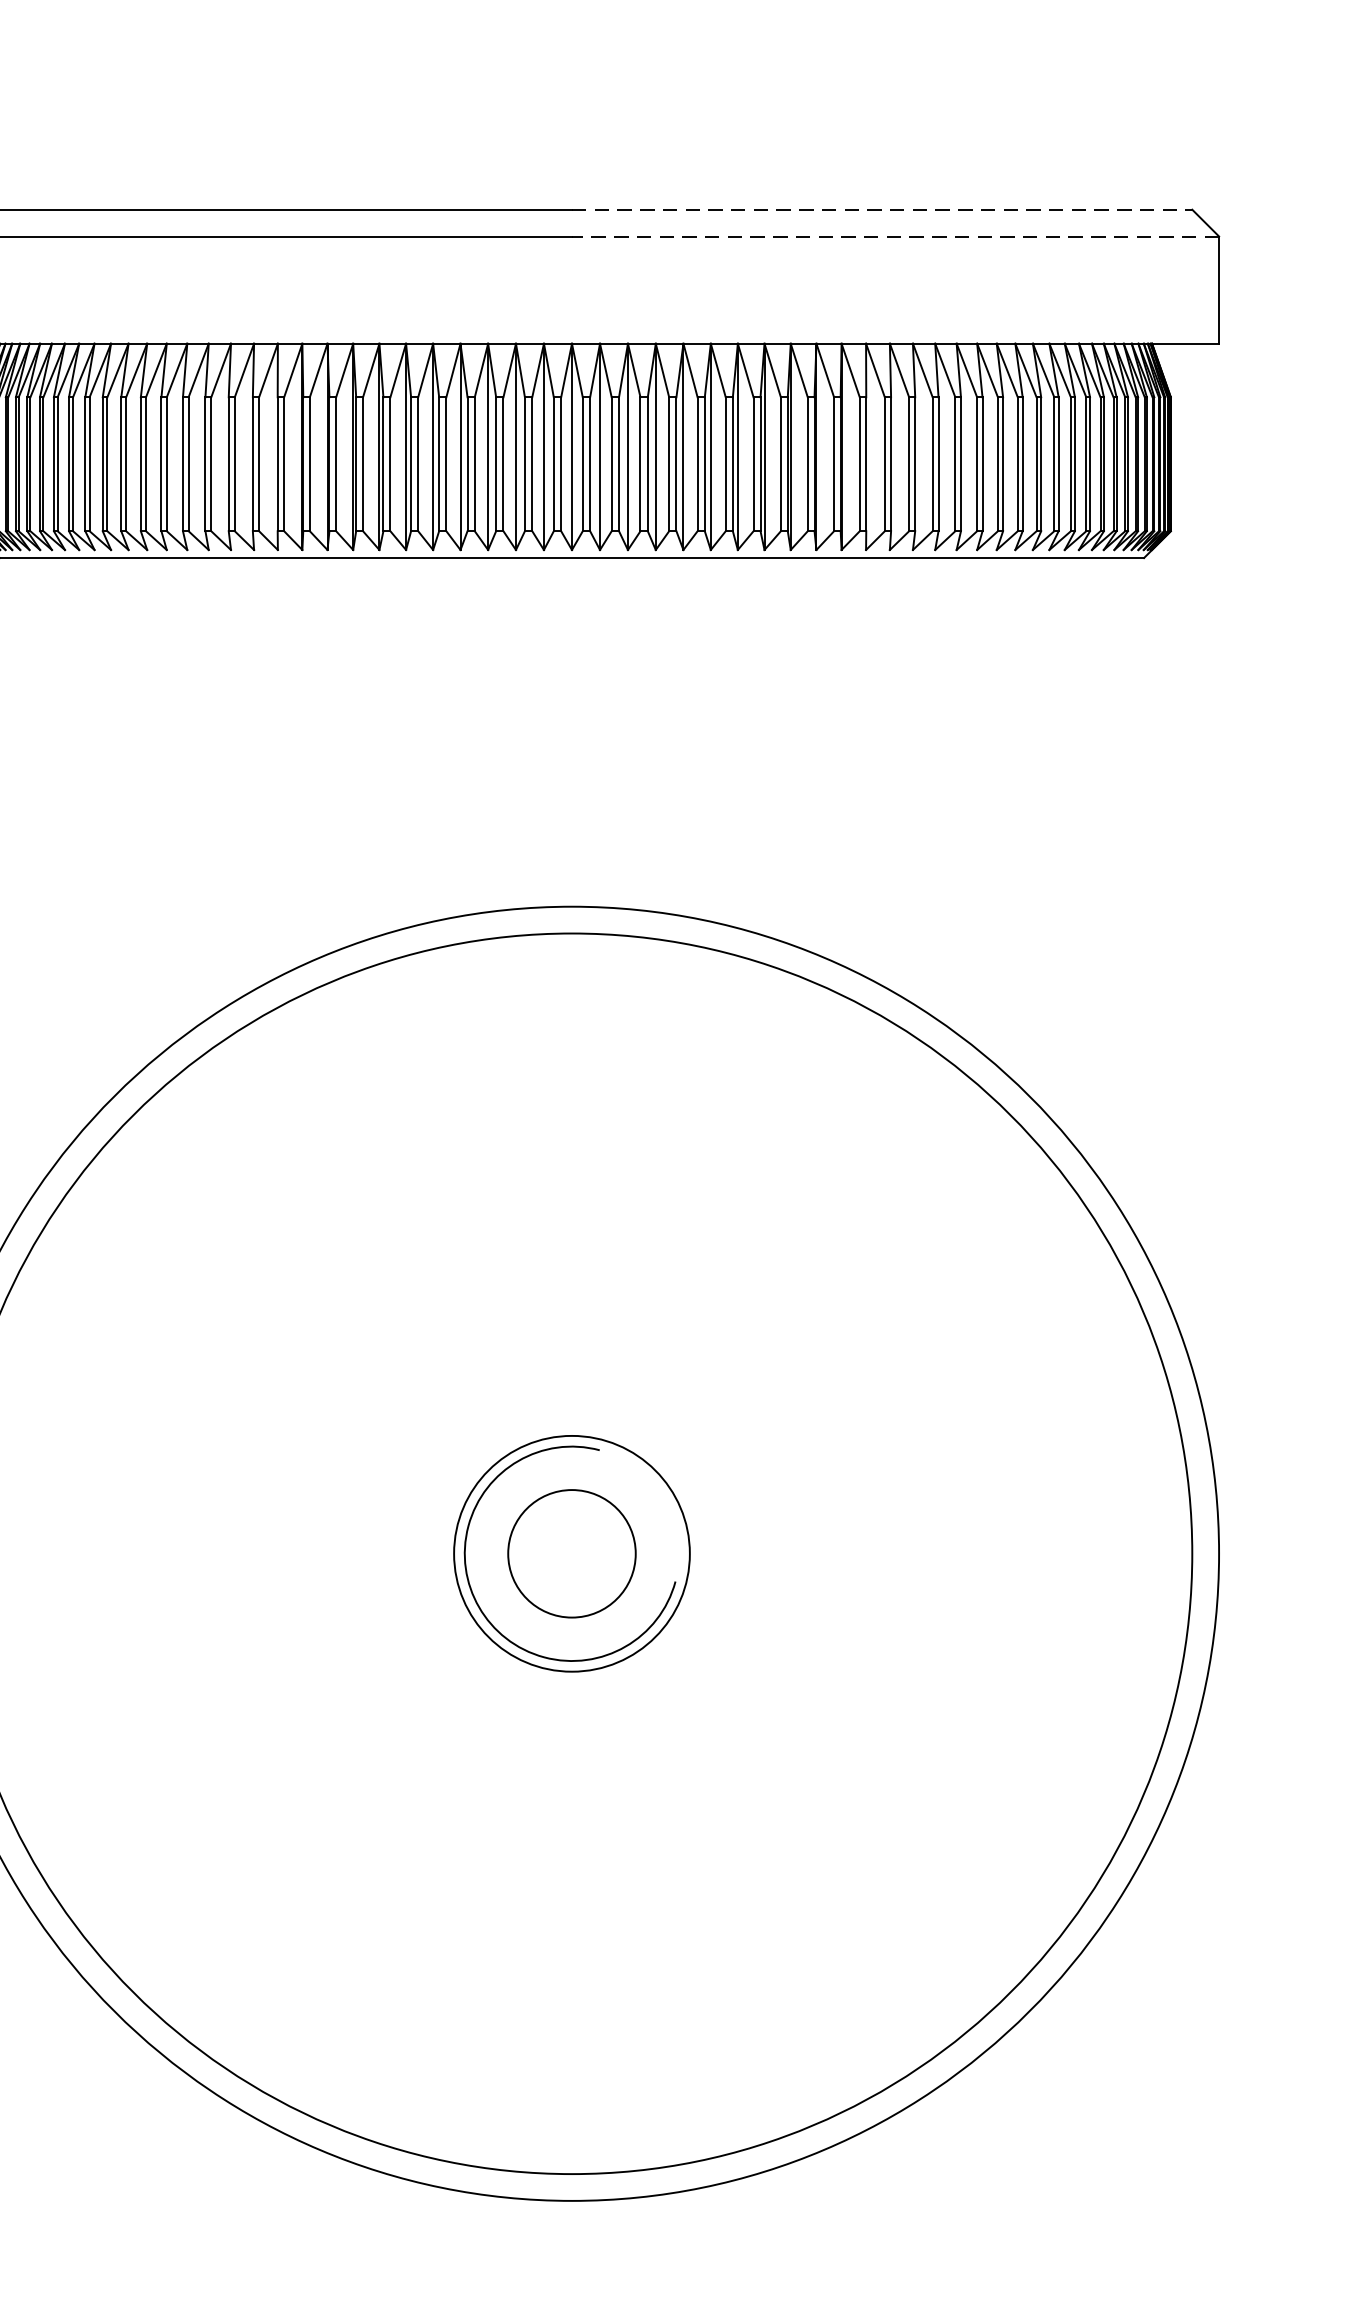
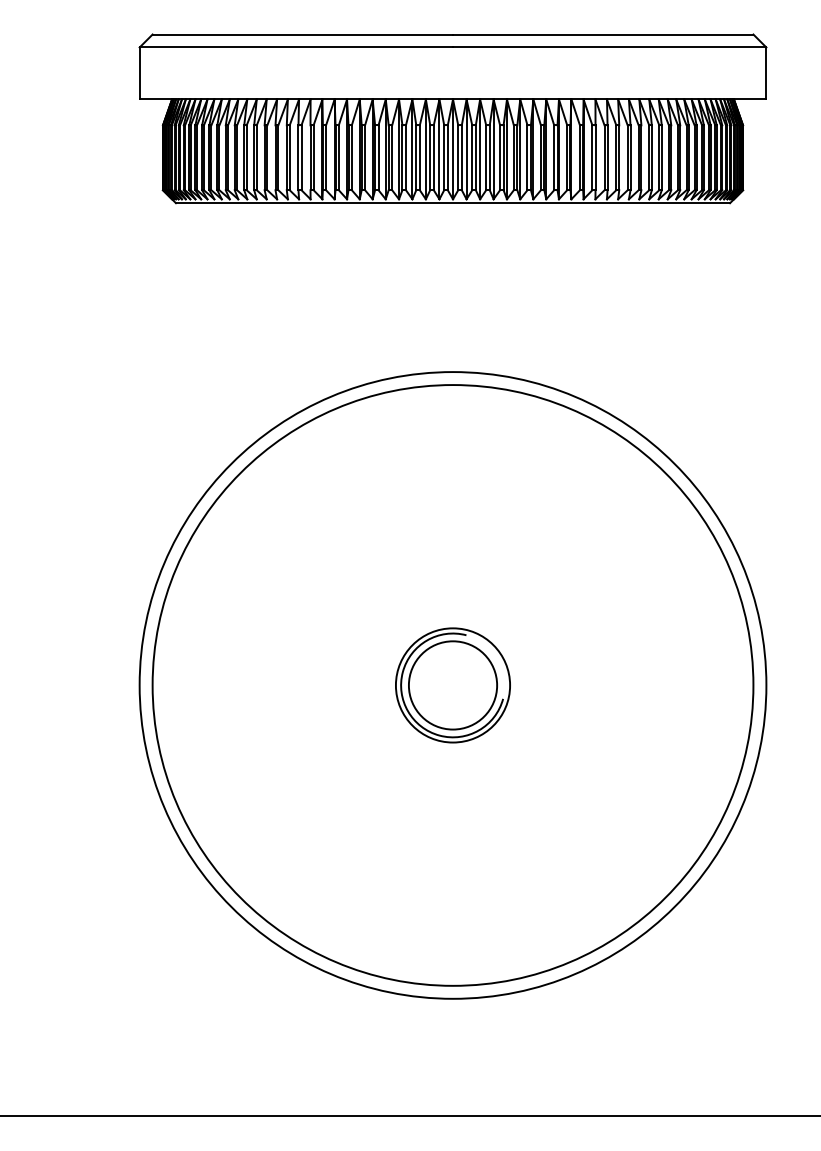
line: (882, 209) -> (603, 34), dashed -> solid
line: (895, 236) -> (609, 47), dashed -> solid
circle: (570, 1553) -> (452, 685), size x1.43

